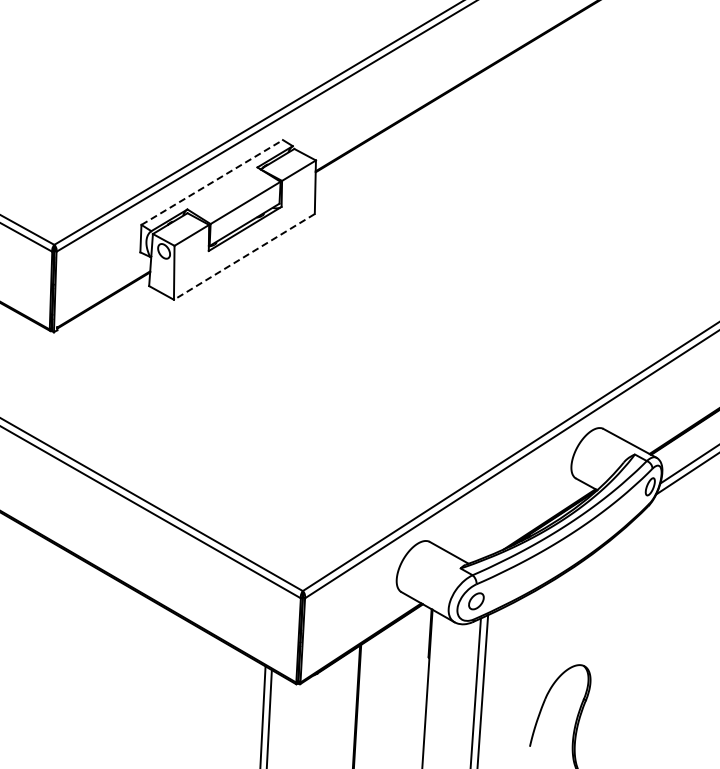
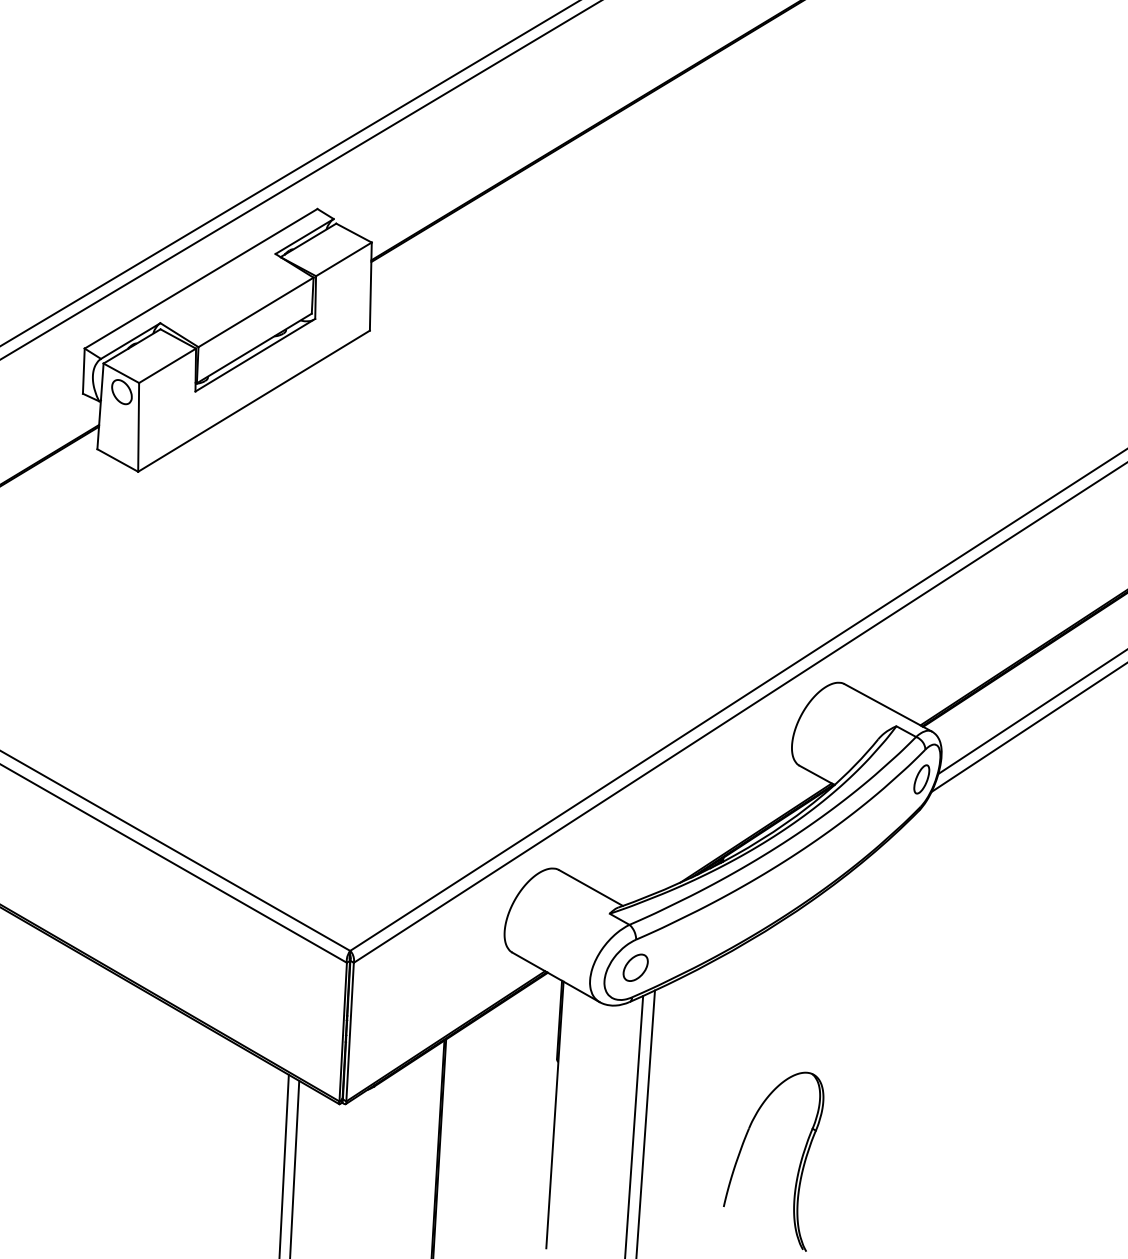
line: (212, 182) -> (201, 278), dashed -> solid
line: (243, 257) -> (252, 402), dashed -> solid

